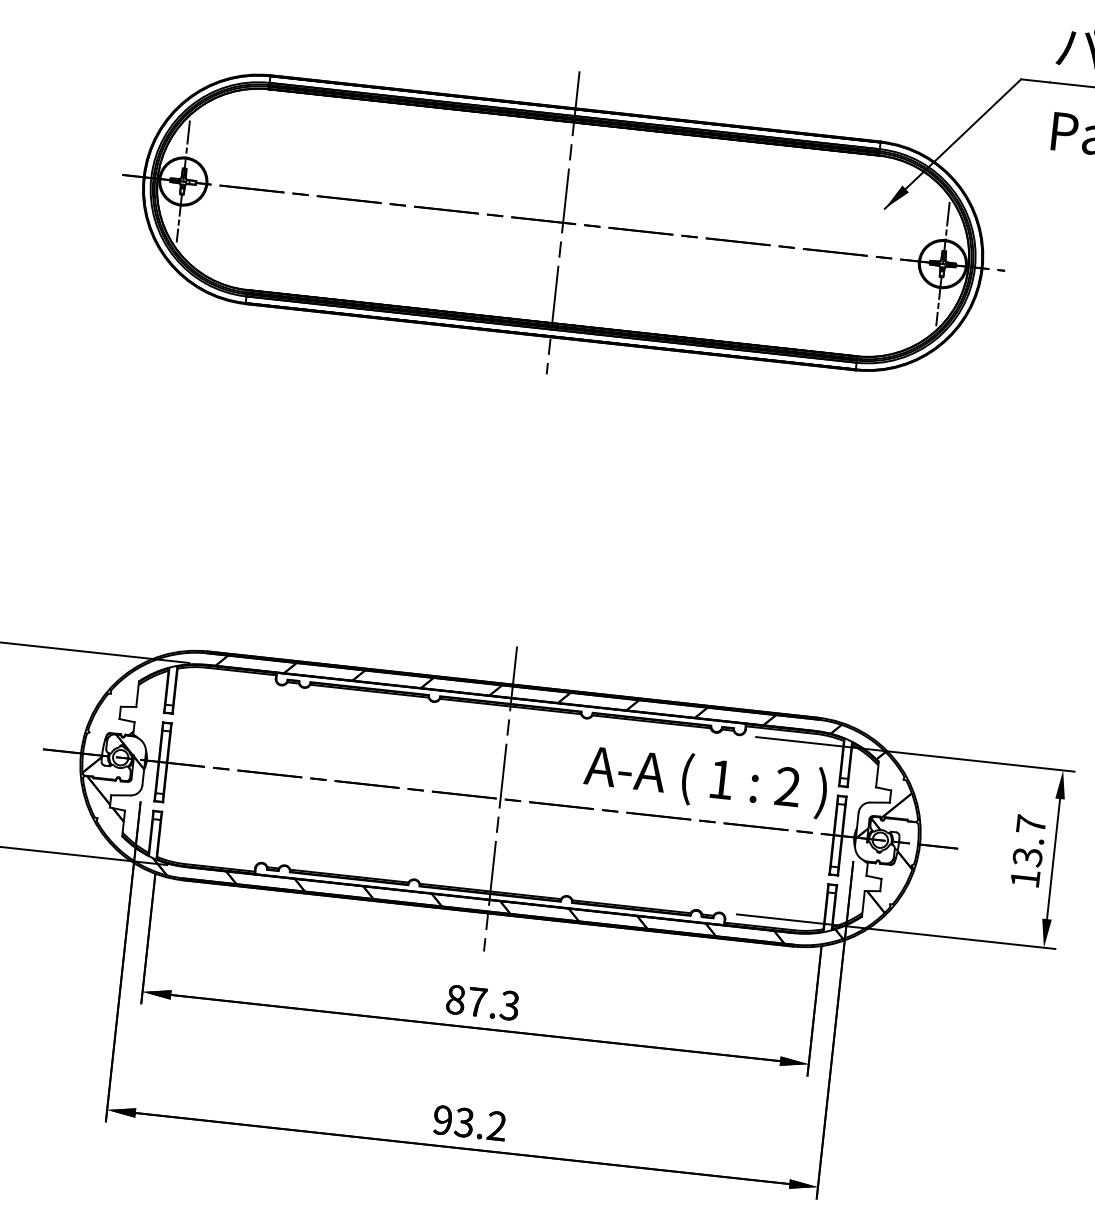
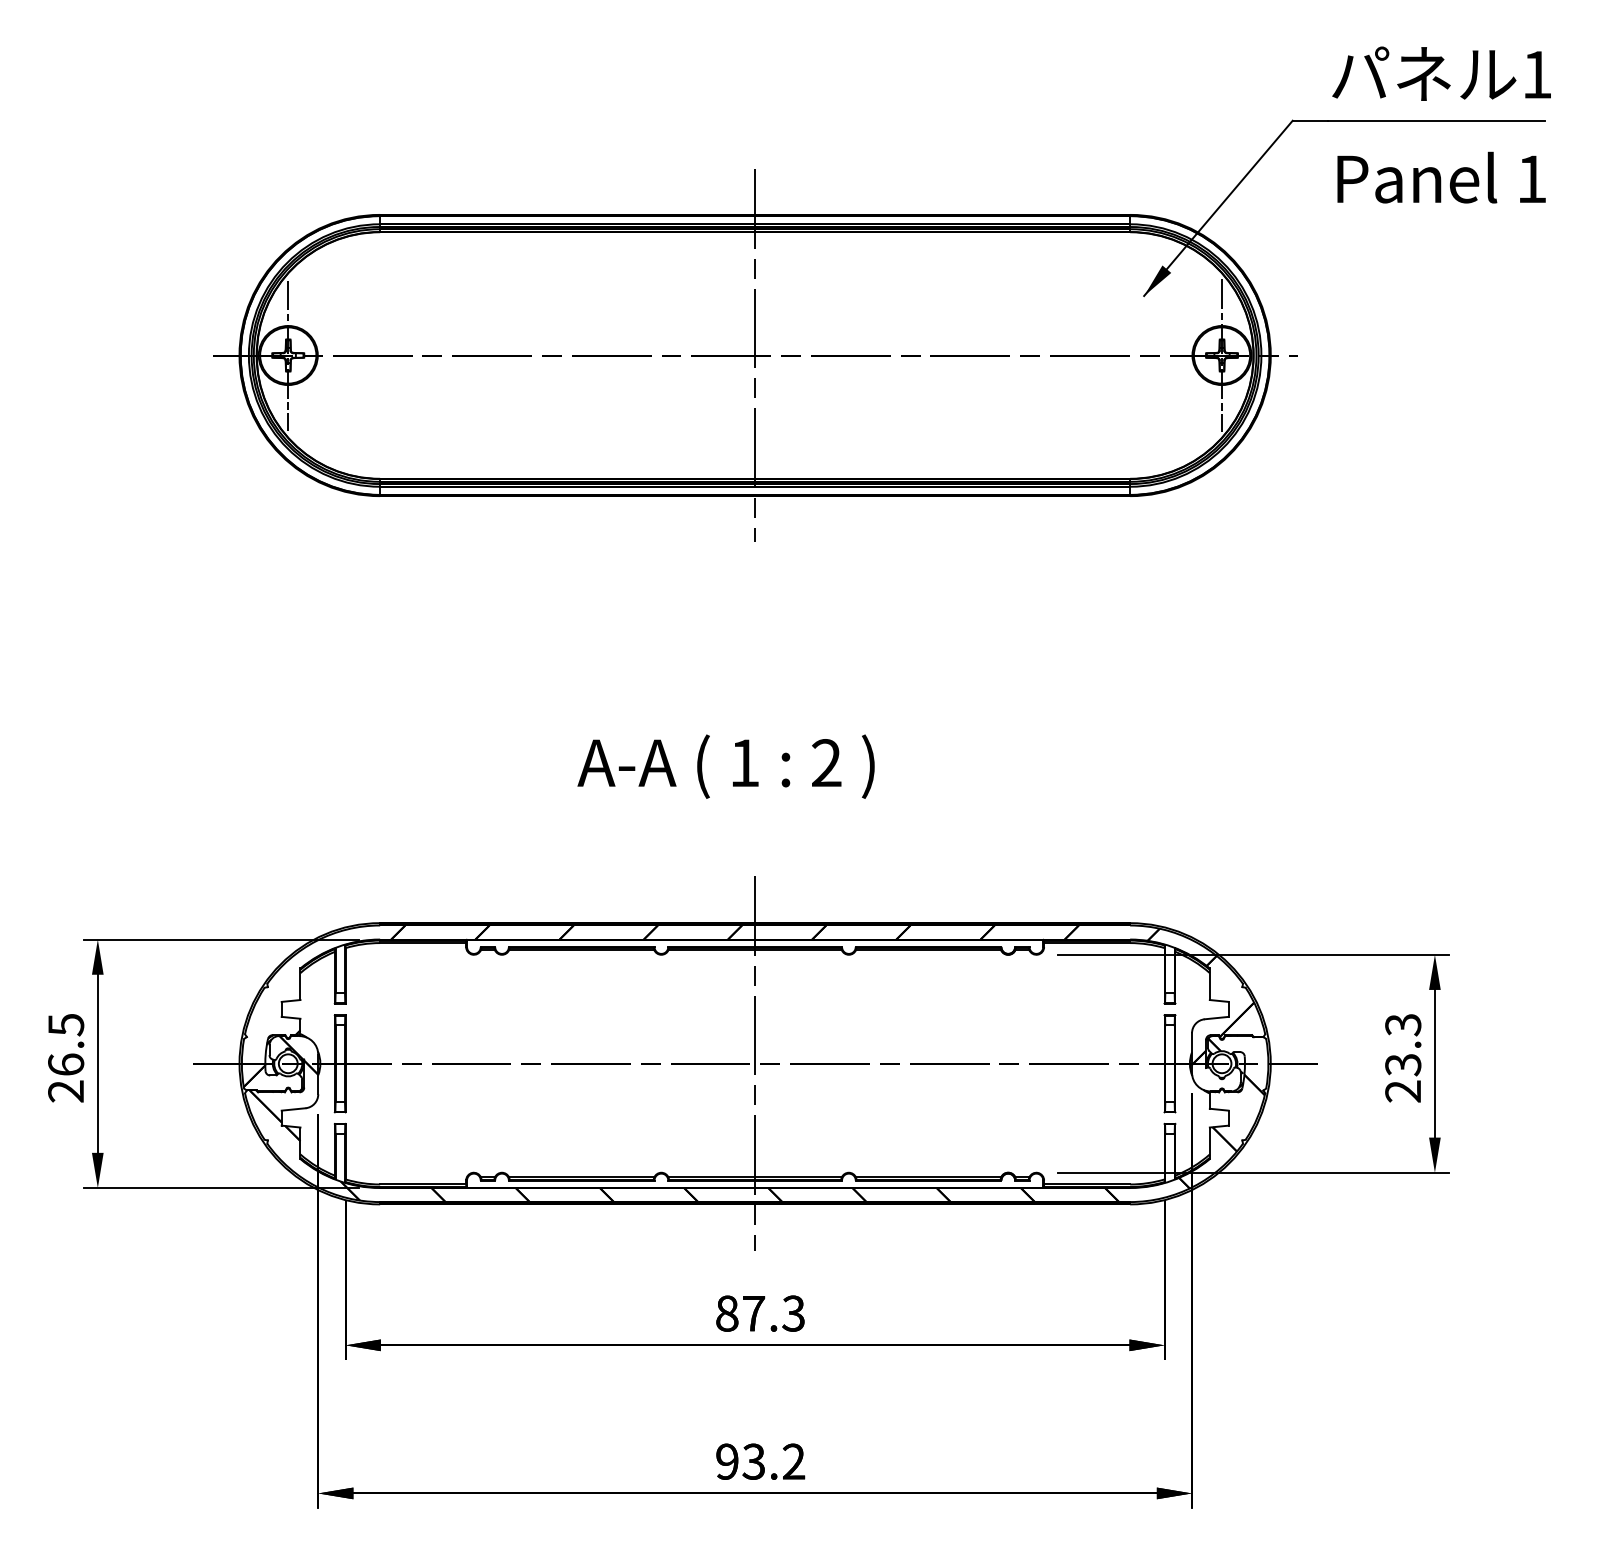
text: (705, 780) -> (725, 766), moved
text: (1028, 851) -> (1403, 1057), 13.7 -> 23.3

